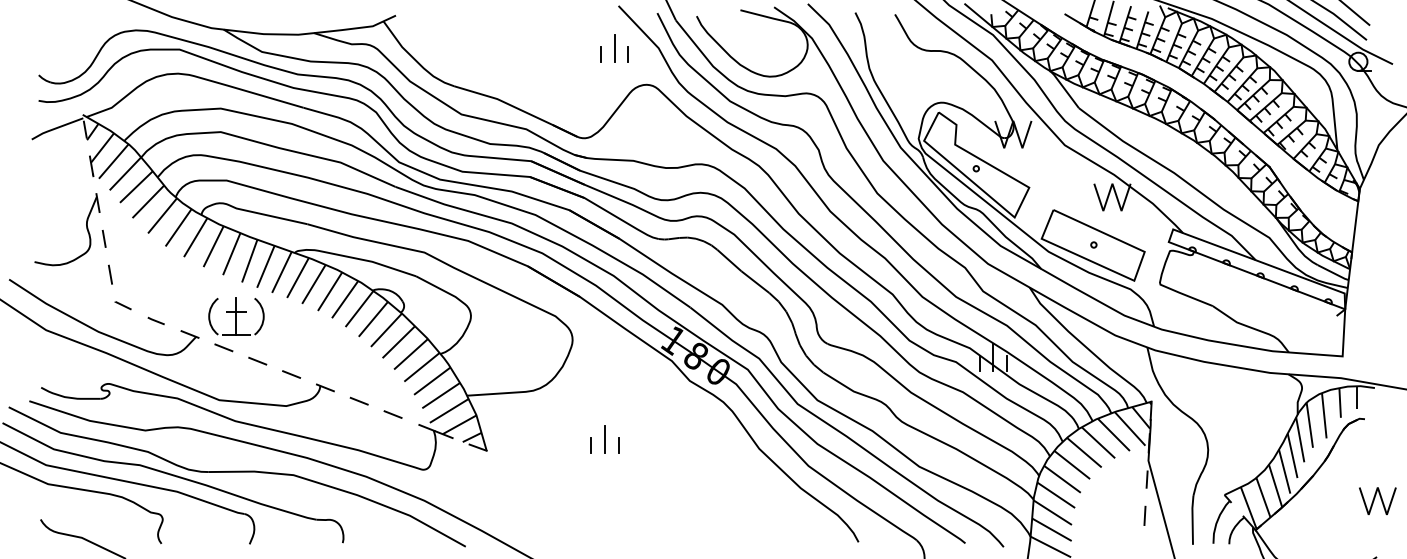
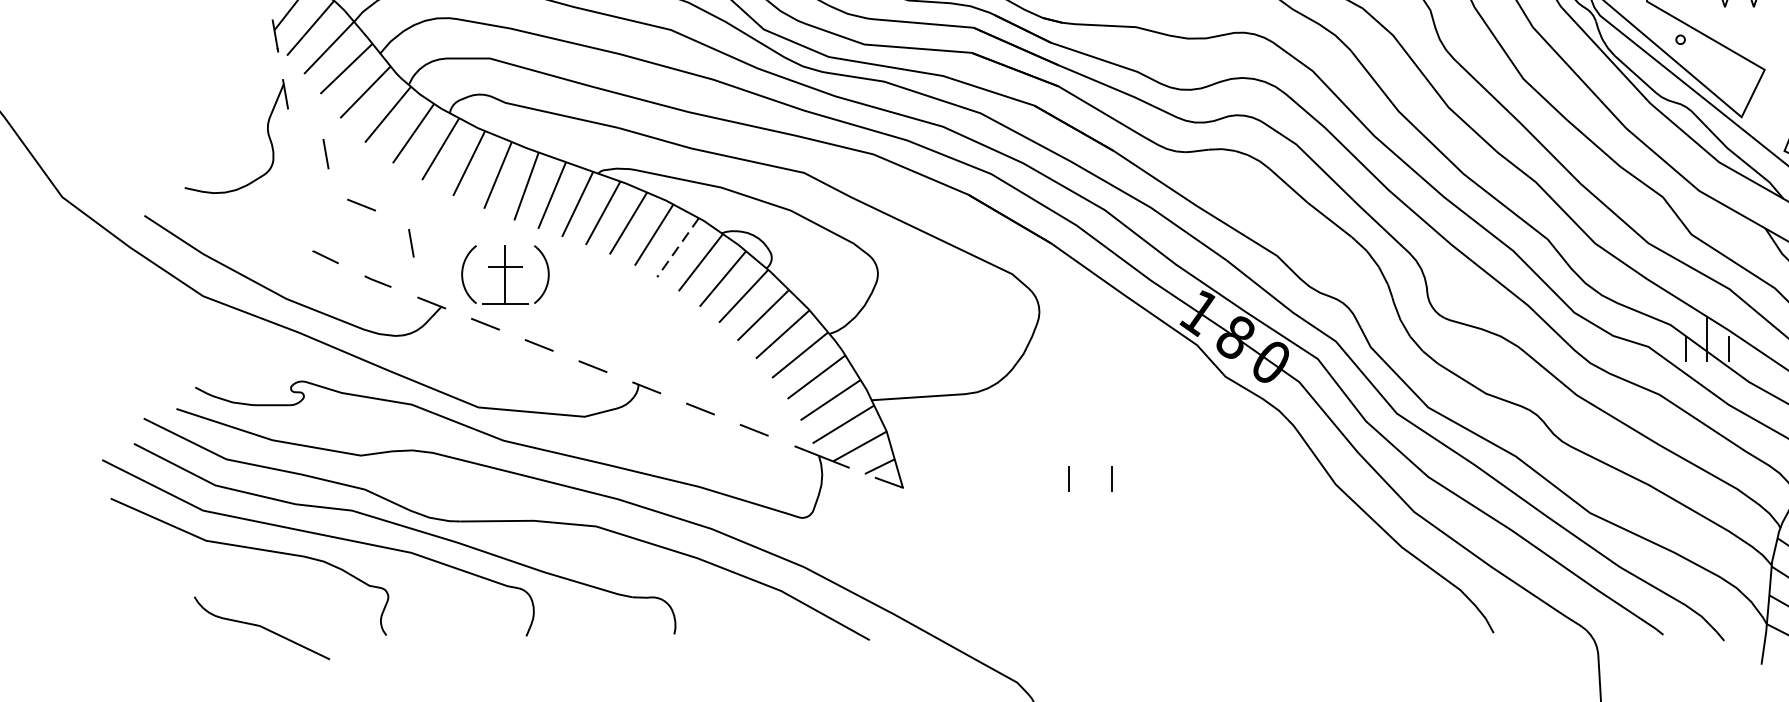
line: (103, 238) -> (410, 242), moved
line: (145, 272) -> (360, 204), added
line: (110, 274) -> (326, 153), moved
line: (345, 299) -> (678, 247), solid -> dashed
line: (604, 438) -> (1090, 468), removed

